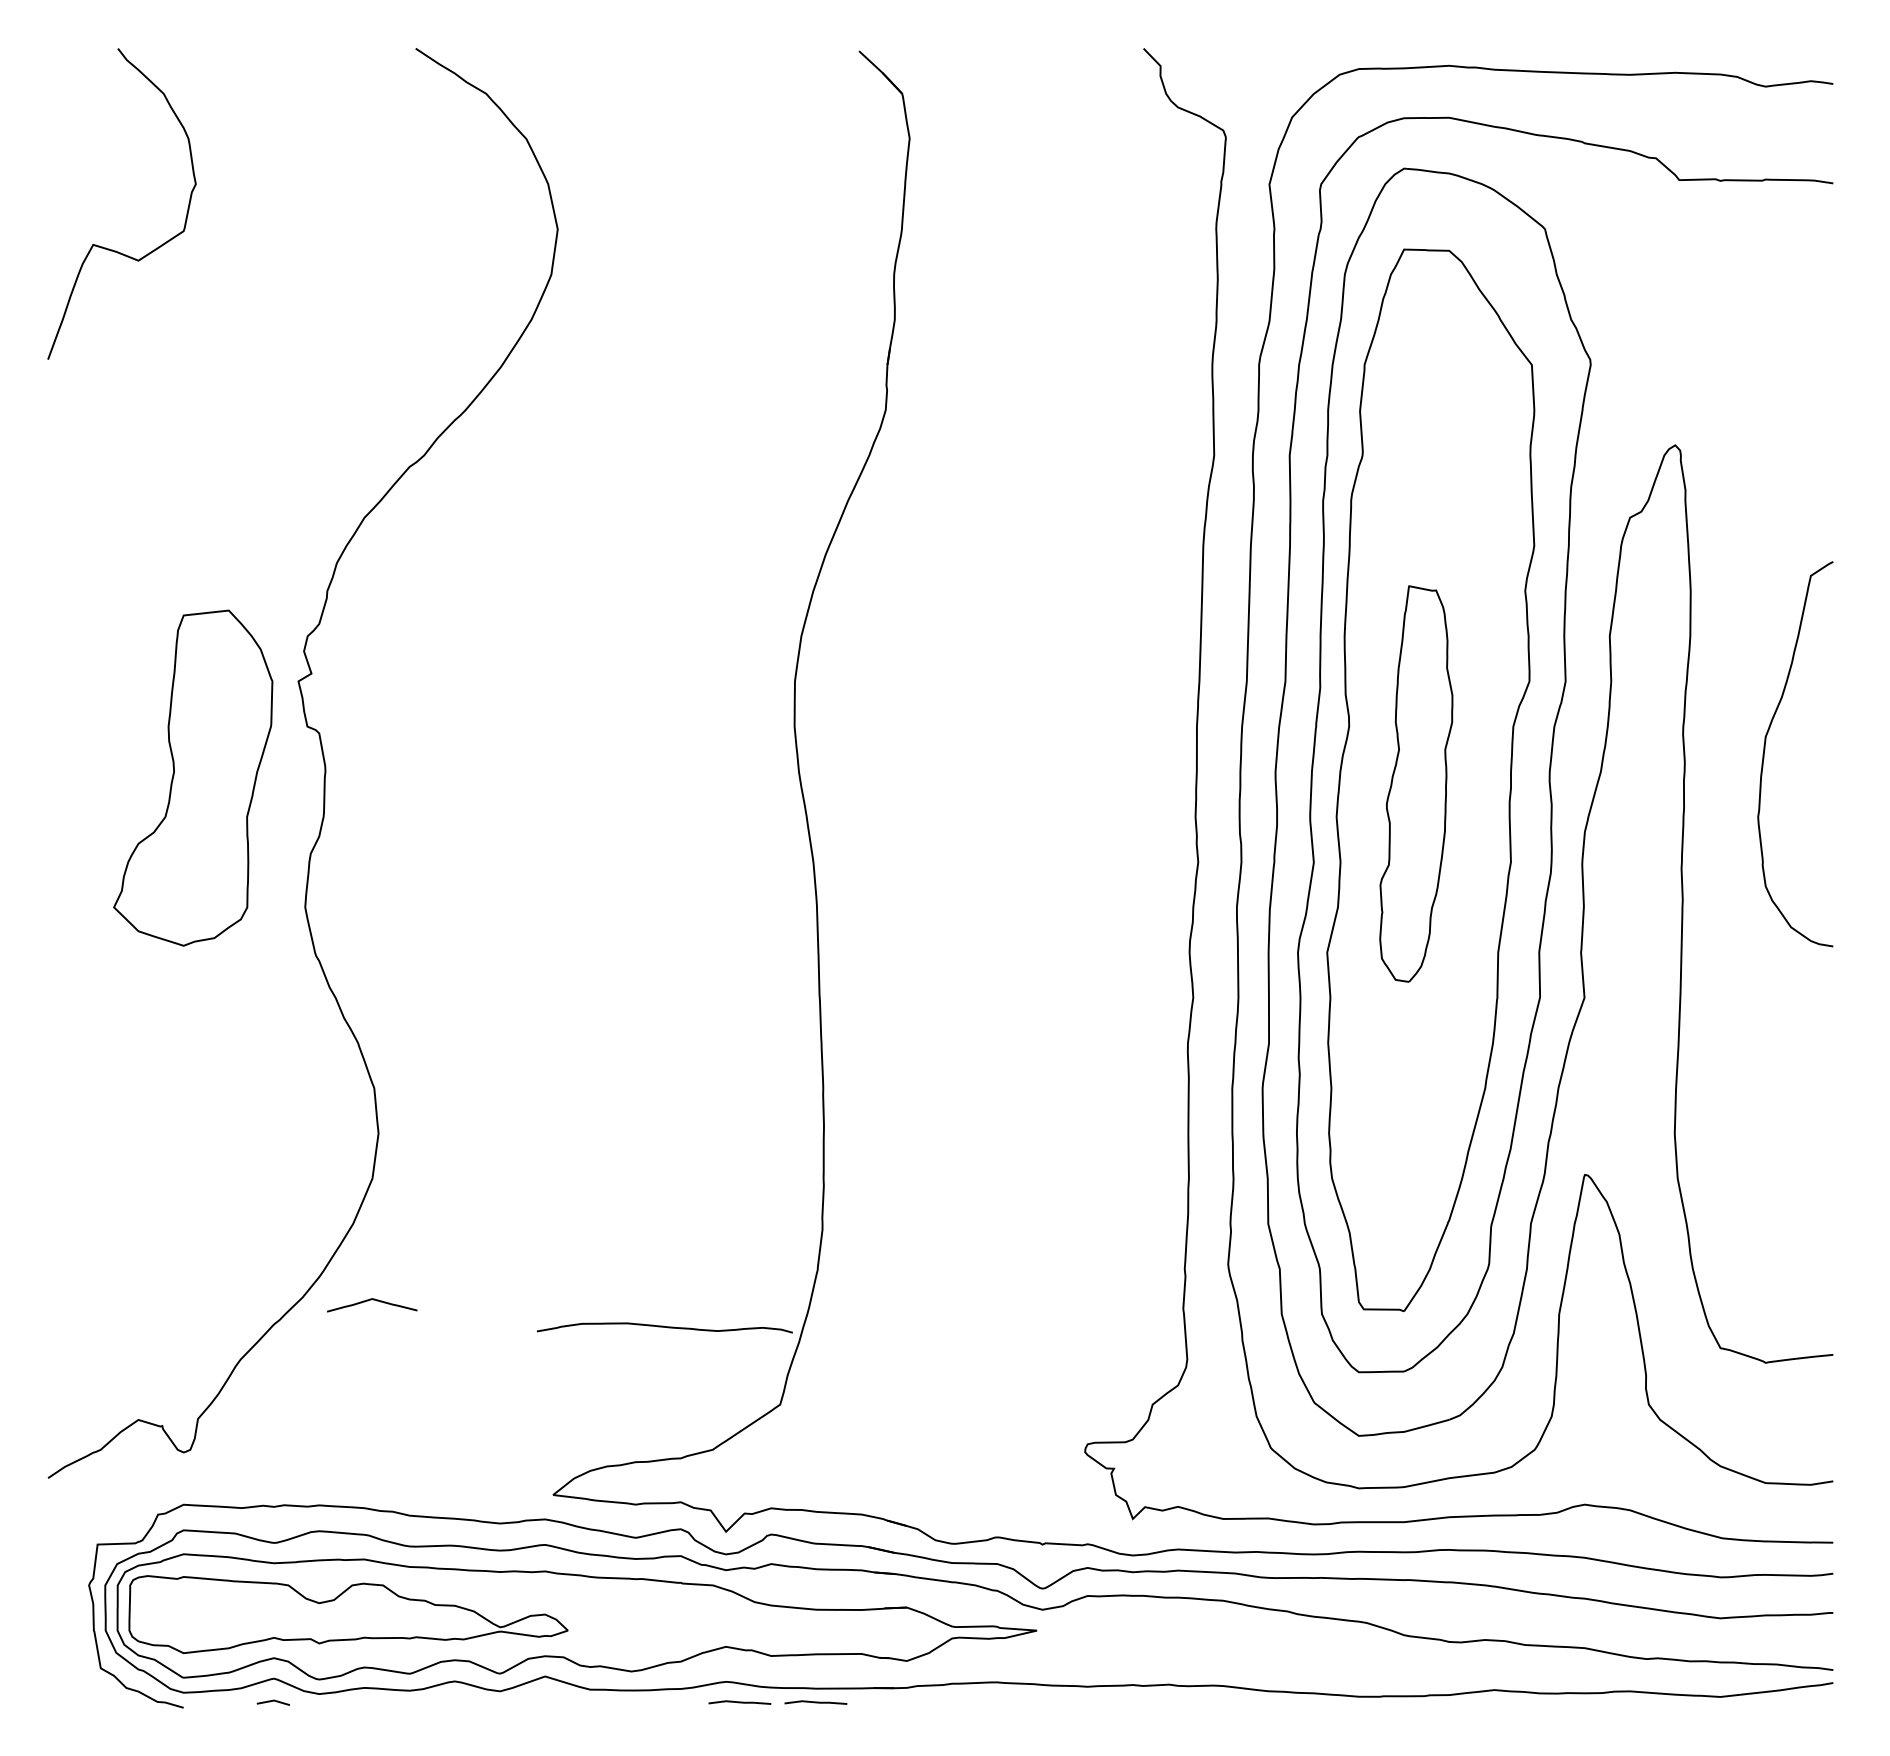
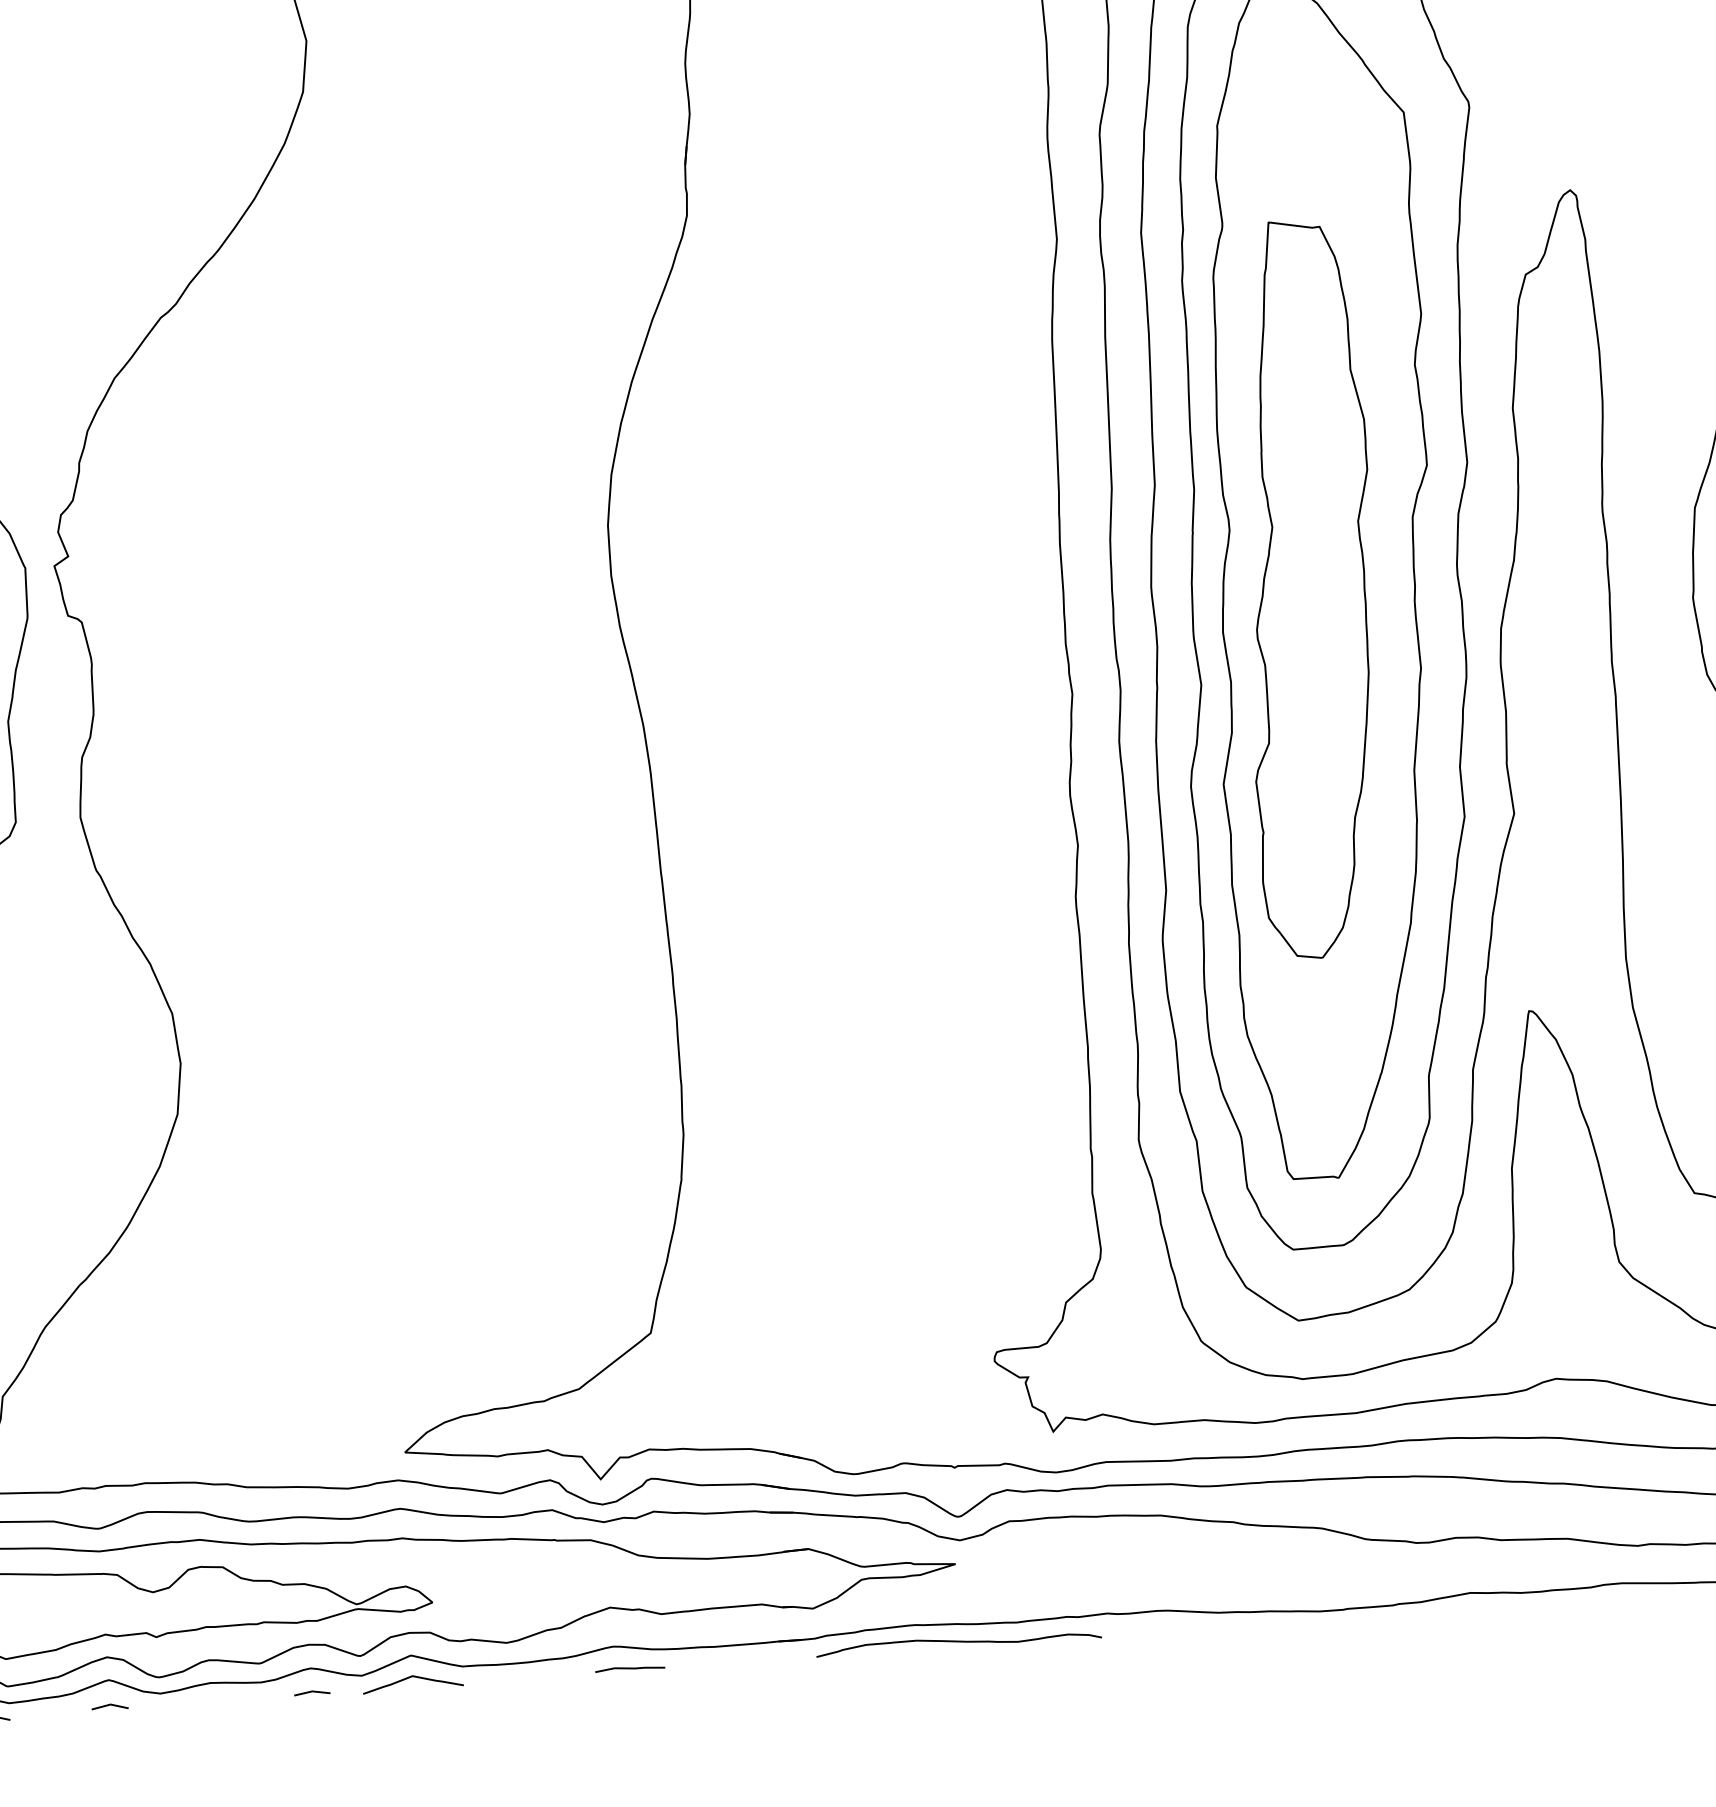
part: (1416, 783) -> (1309, 588), size x1.67
curve: (371, 1300) -> (411, 1677), moved
curve: (664, 1327) -> (958, 1642), moved
line: (454, 1702) -> (311, 1691), added
line: (815, 1702) -> (714, 1662), removed

